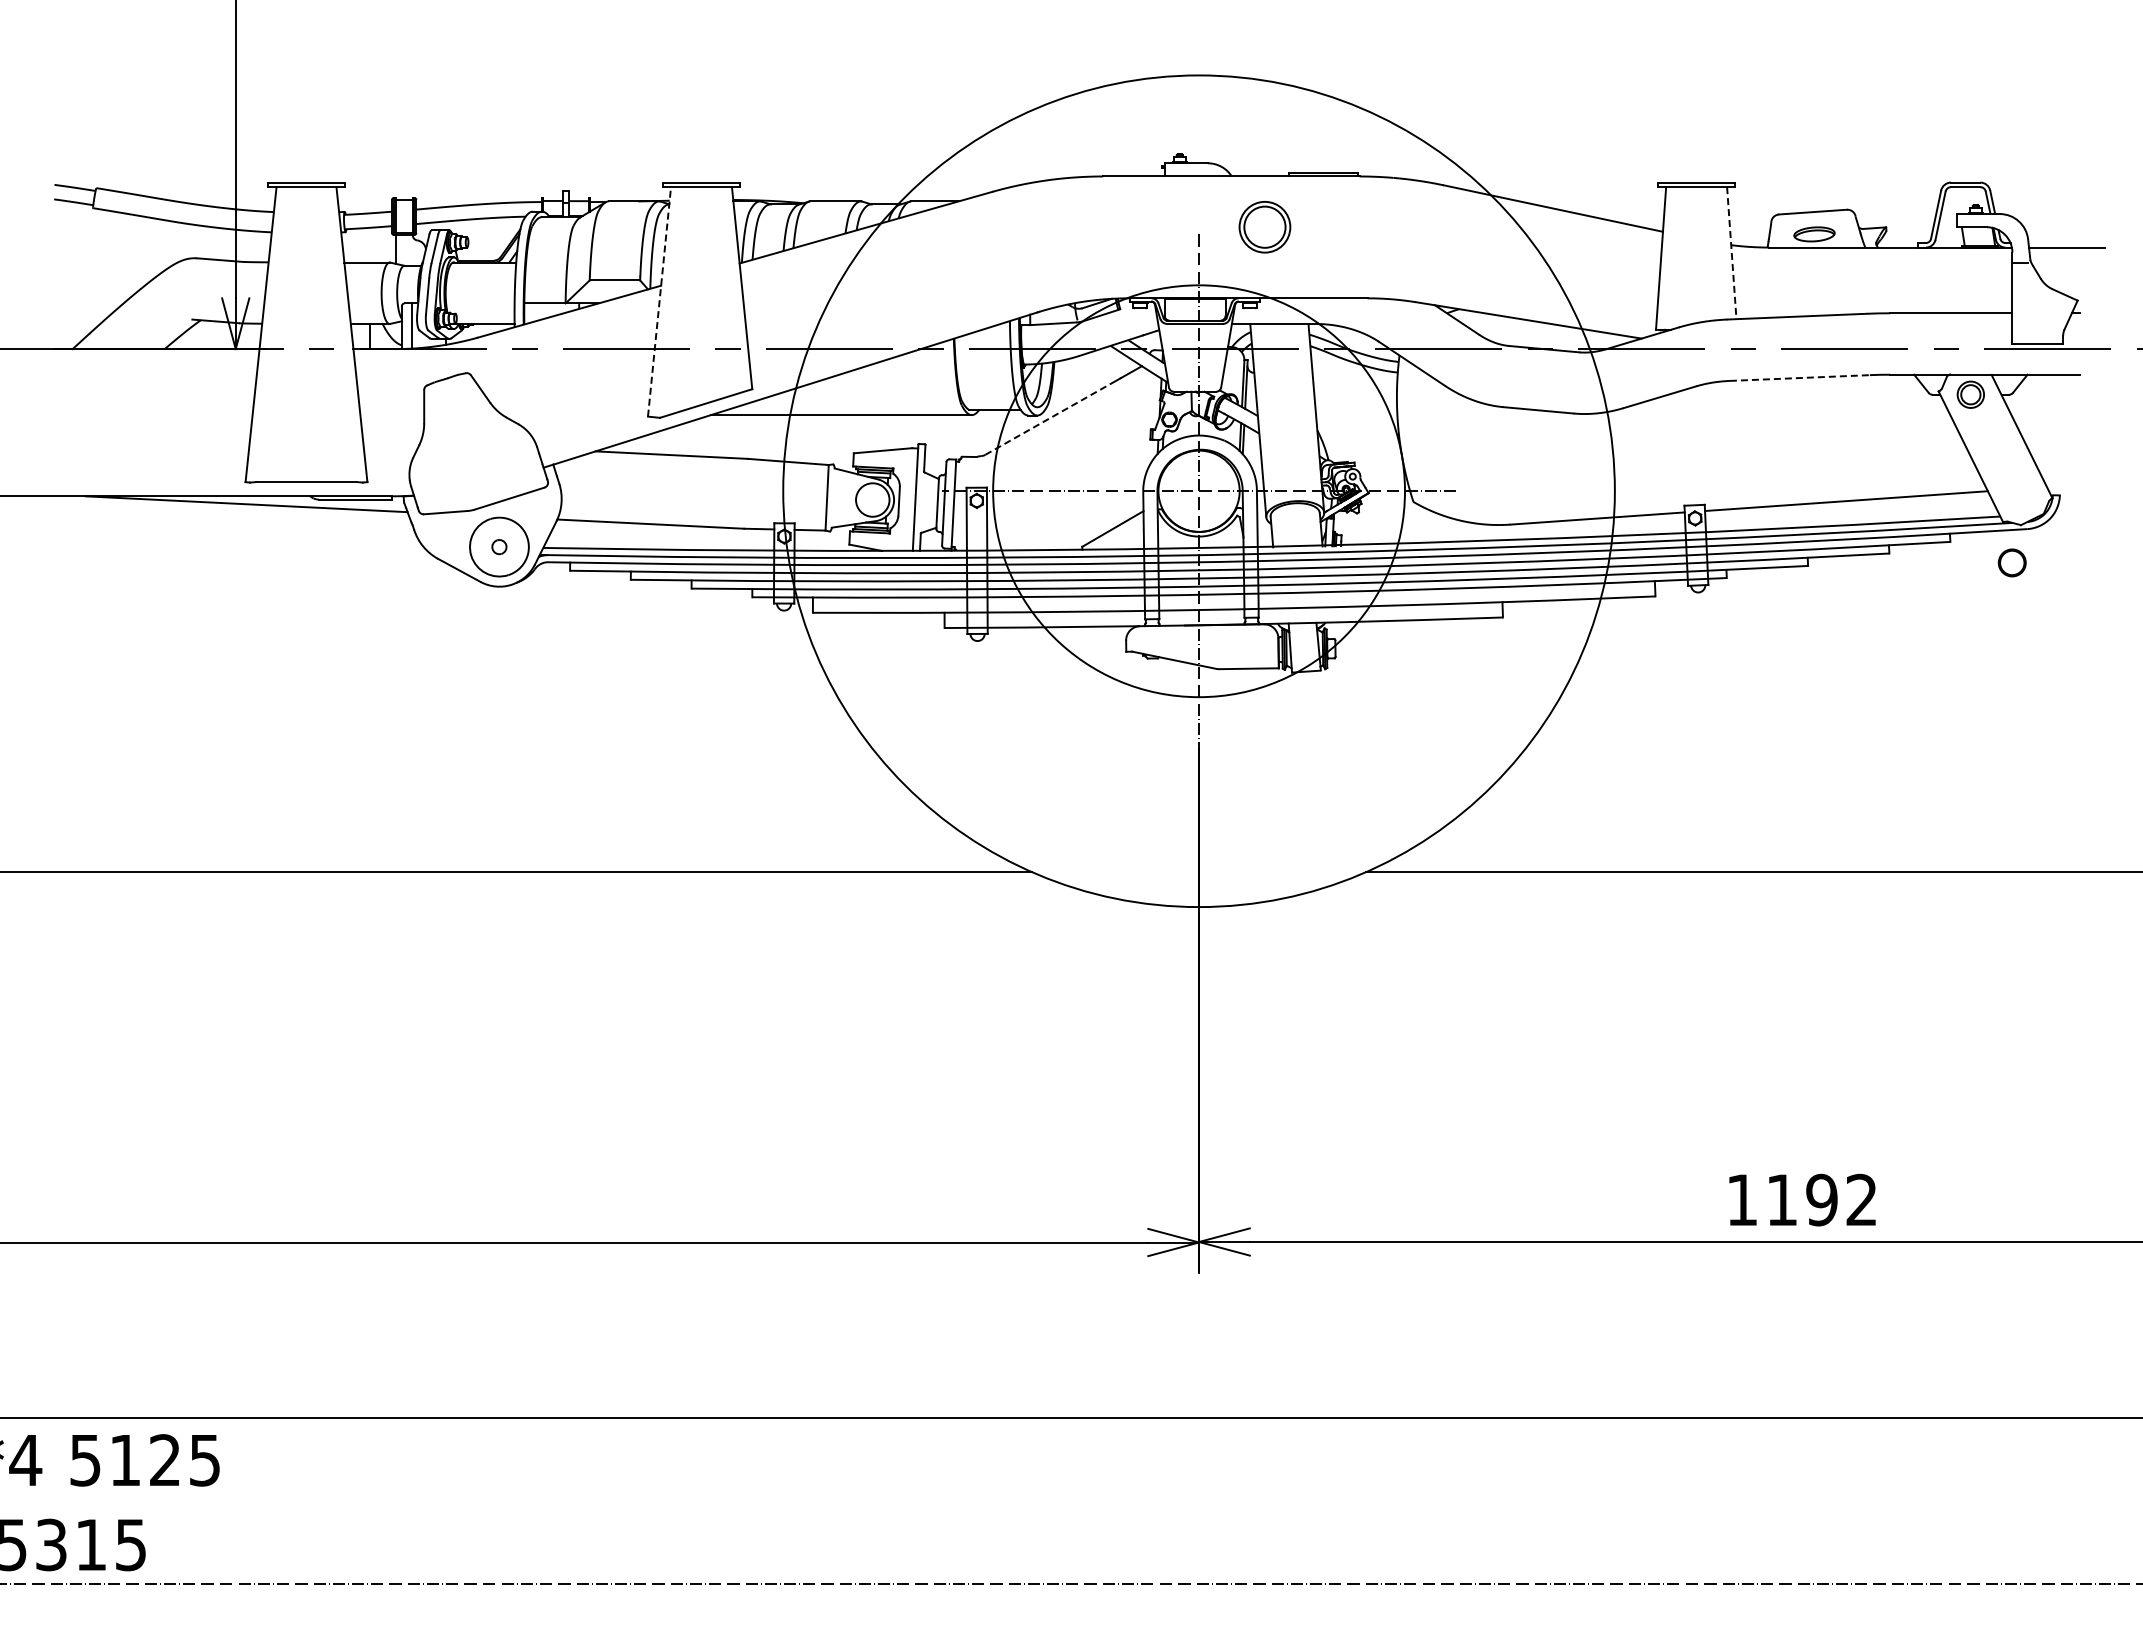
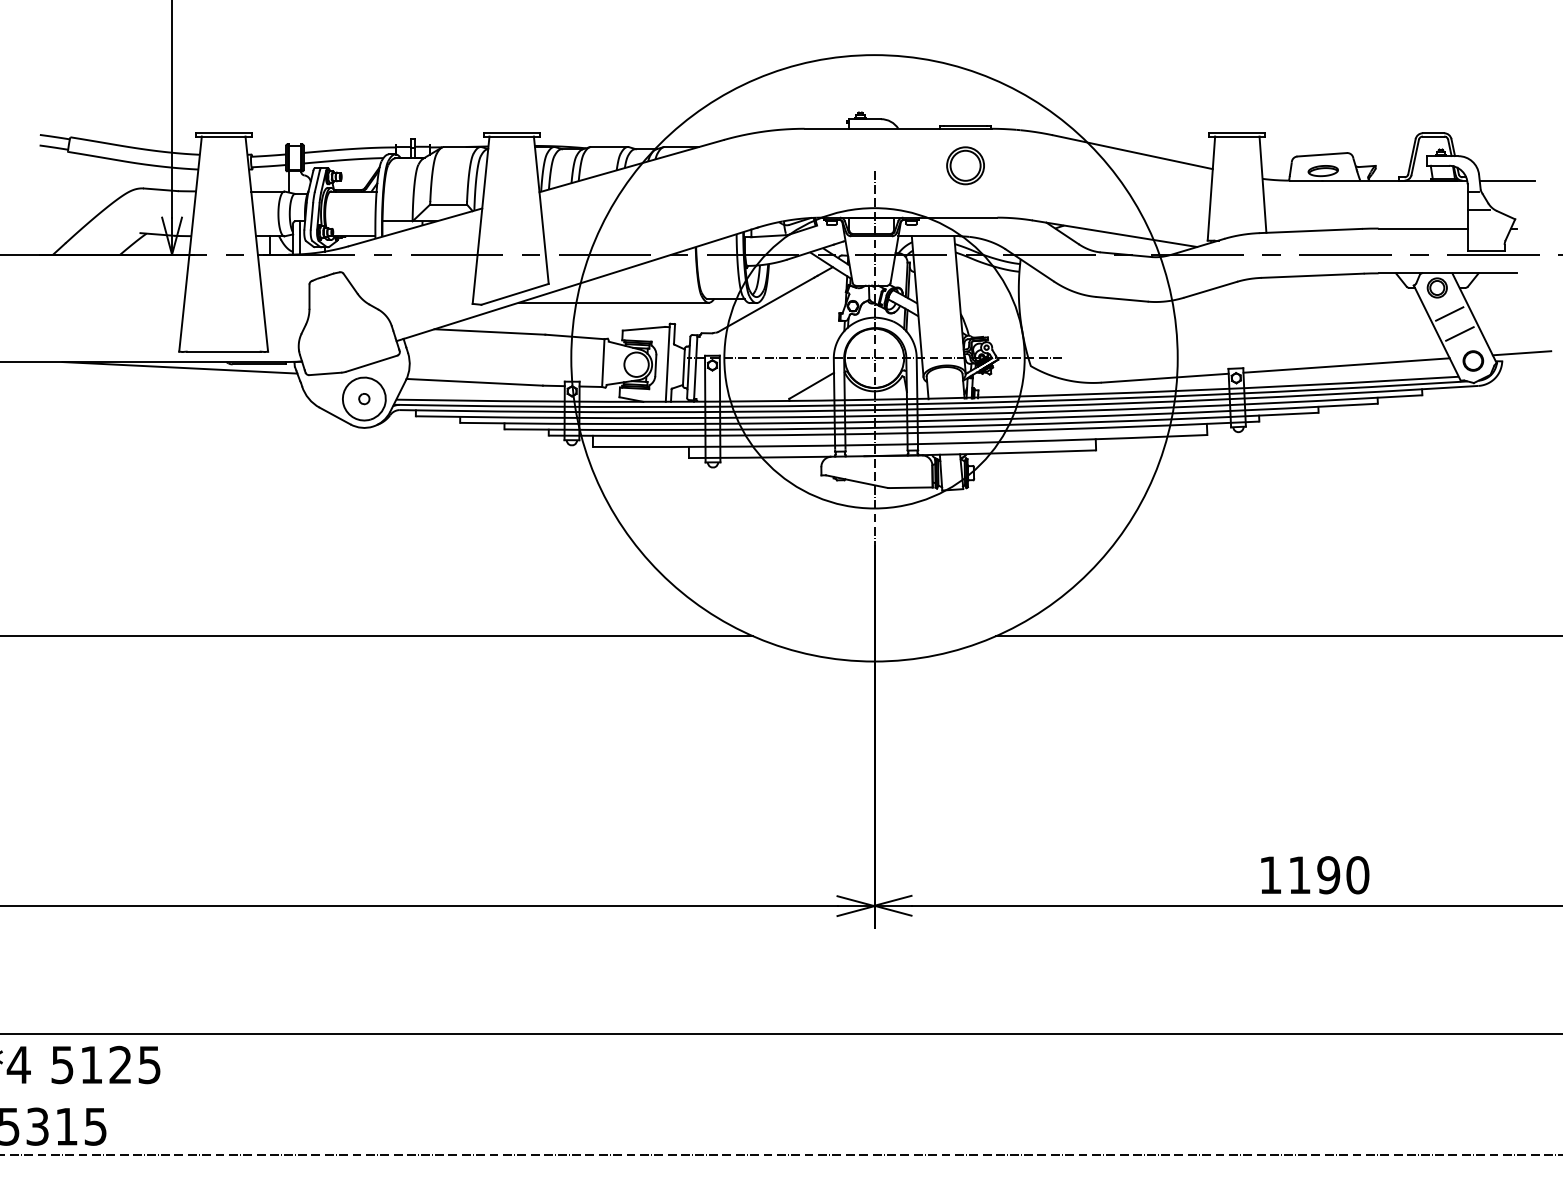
part: (1264, 227) -> (965, 166), moved
line: (1731, 253) -> (1262, 184), dashed -> solid
line: (2027, 288) -> (1478, 210), added
line: (659, 301) -> (481, 219), dashed -> solid
line: (1800, 378) -> (1313, 276), dashed -> solid
line: (1051, 417) -> (766, 304), dashed -> solid
line: (1987, 430) -> (1449, 314), added
line: (2001, 457) -> (1459, 333), added
line: (2086, 484) -> (1521, 353), added
circle: (2011, 562) -> (1472, 360), moved
text: (1861, 1199) -> (1357, 874), 1192 -> 1190

